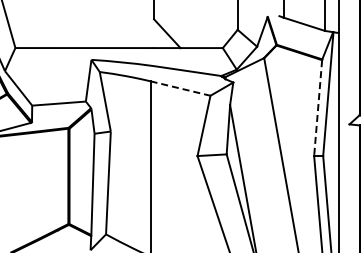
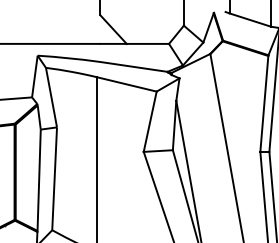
line: (180, 88) -> (126, 84), dashed -> solid
line: (318, 108) -> (264, 104), dashed -> solid

